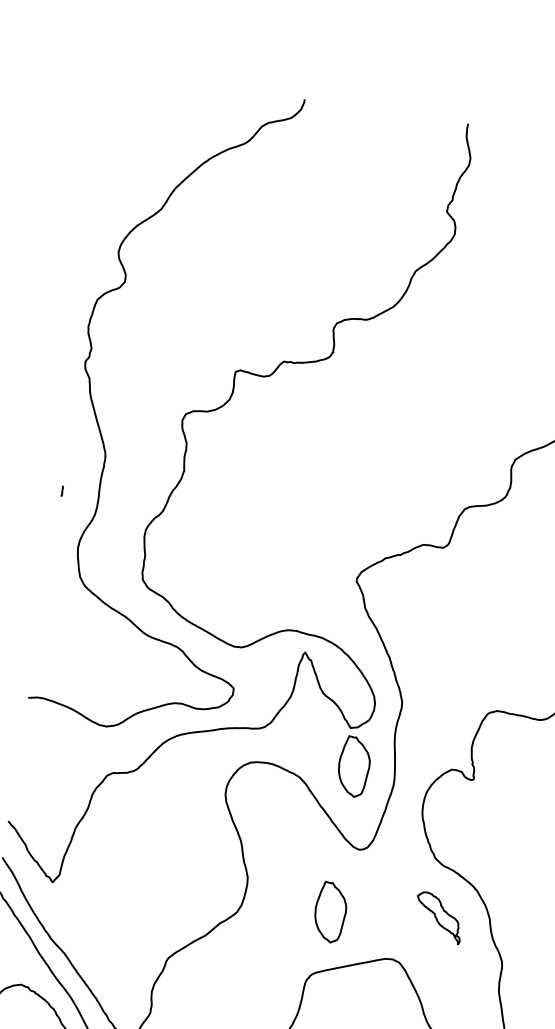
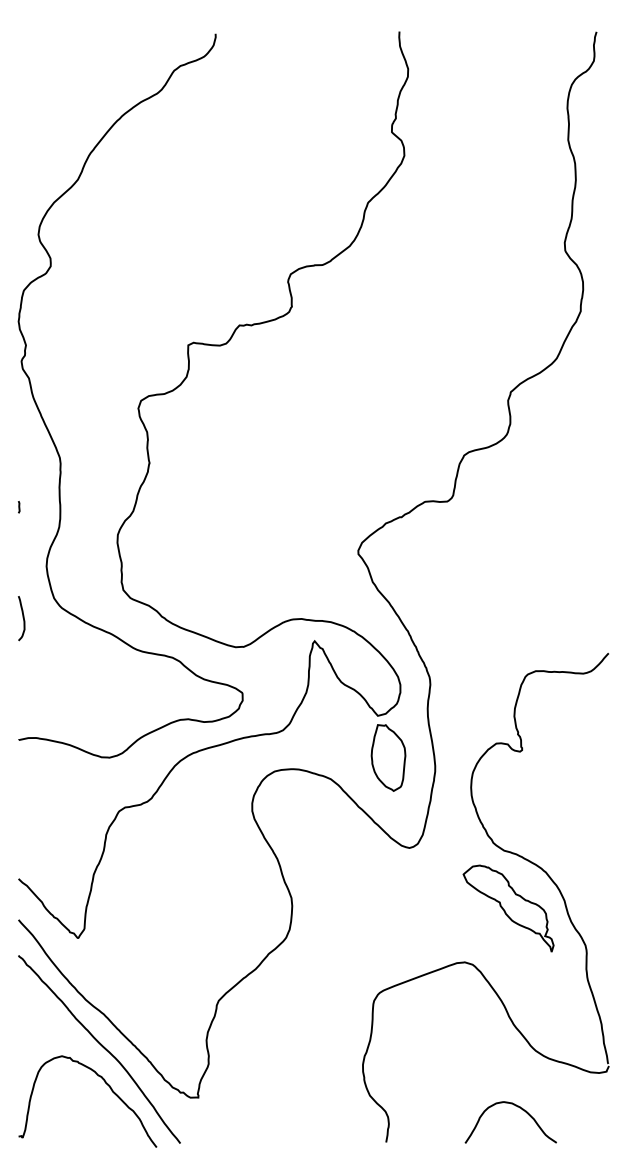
curve: (49, 590) -> (22, 618), added
part: (330, 912) -> (388, 921), removed
part: (438, 917) -> (508, 908), size x1.67

